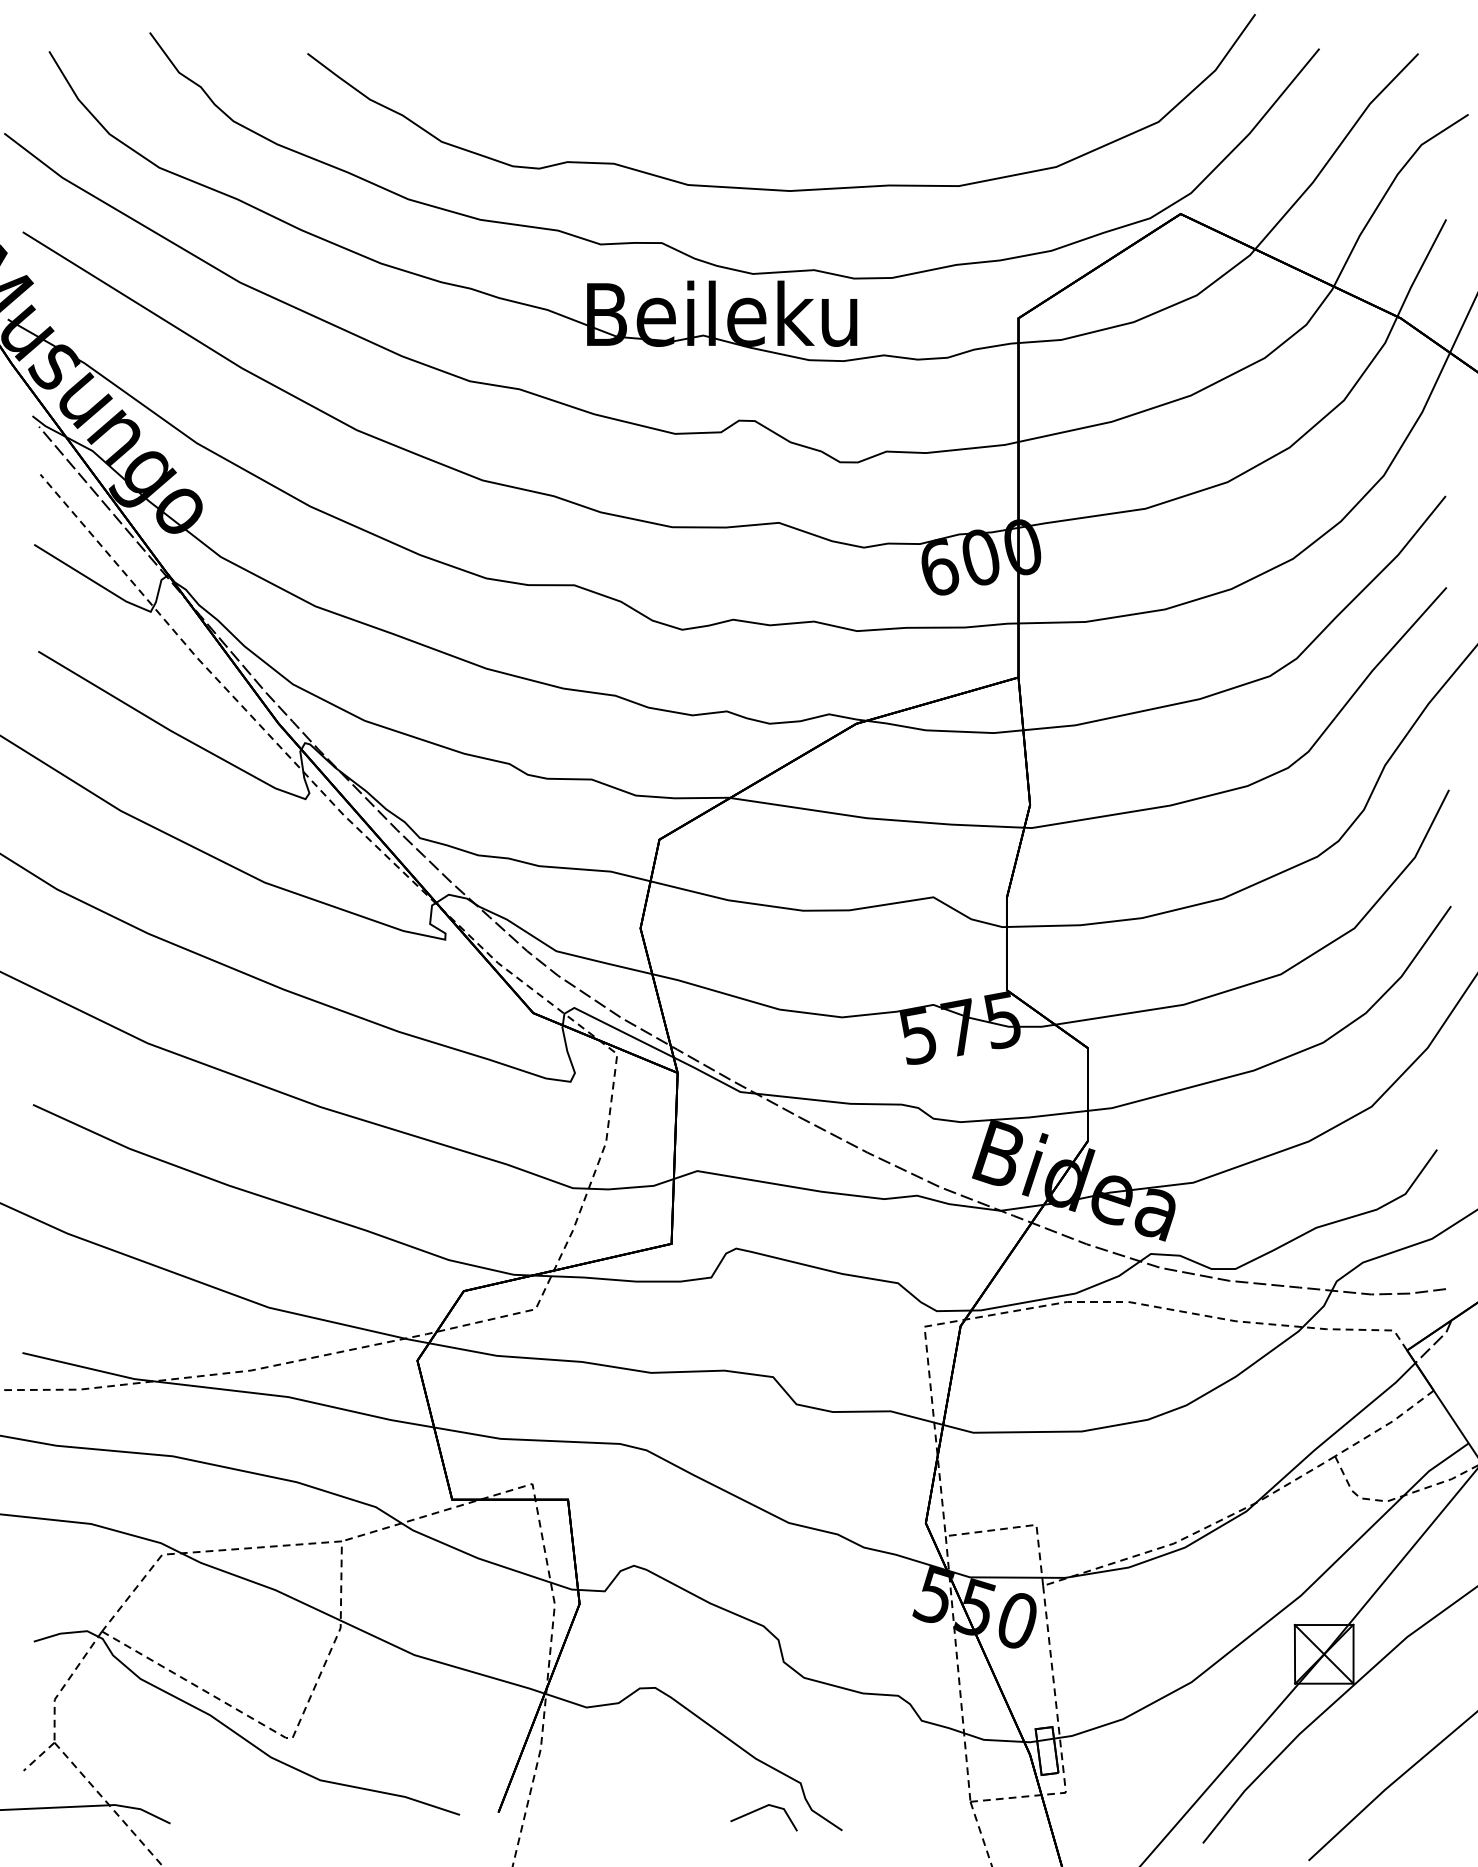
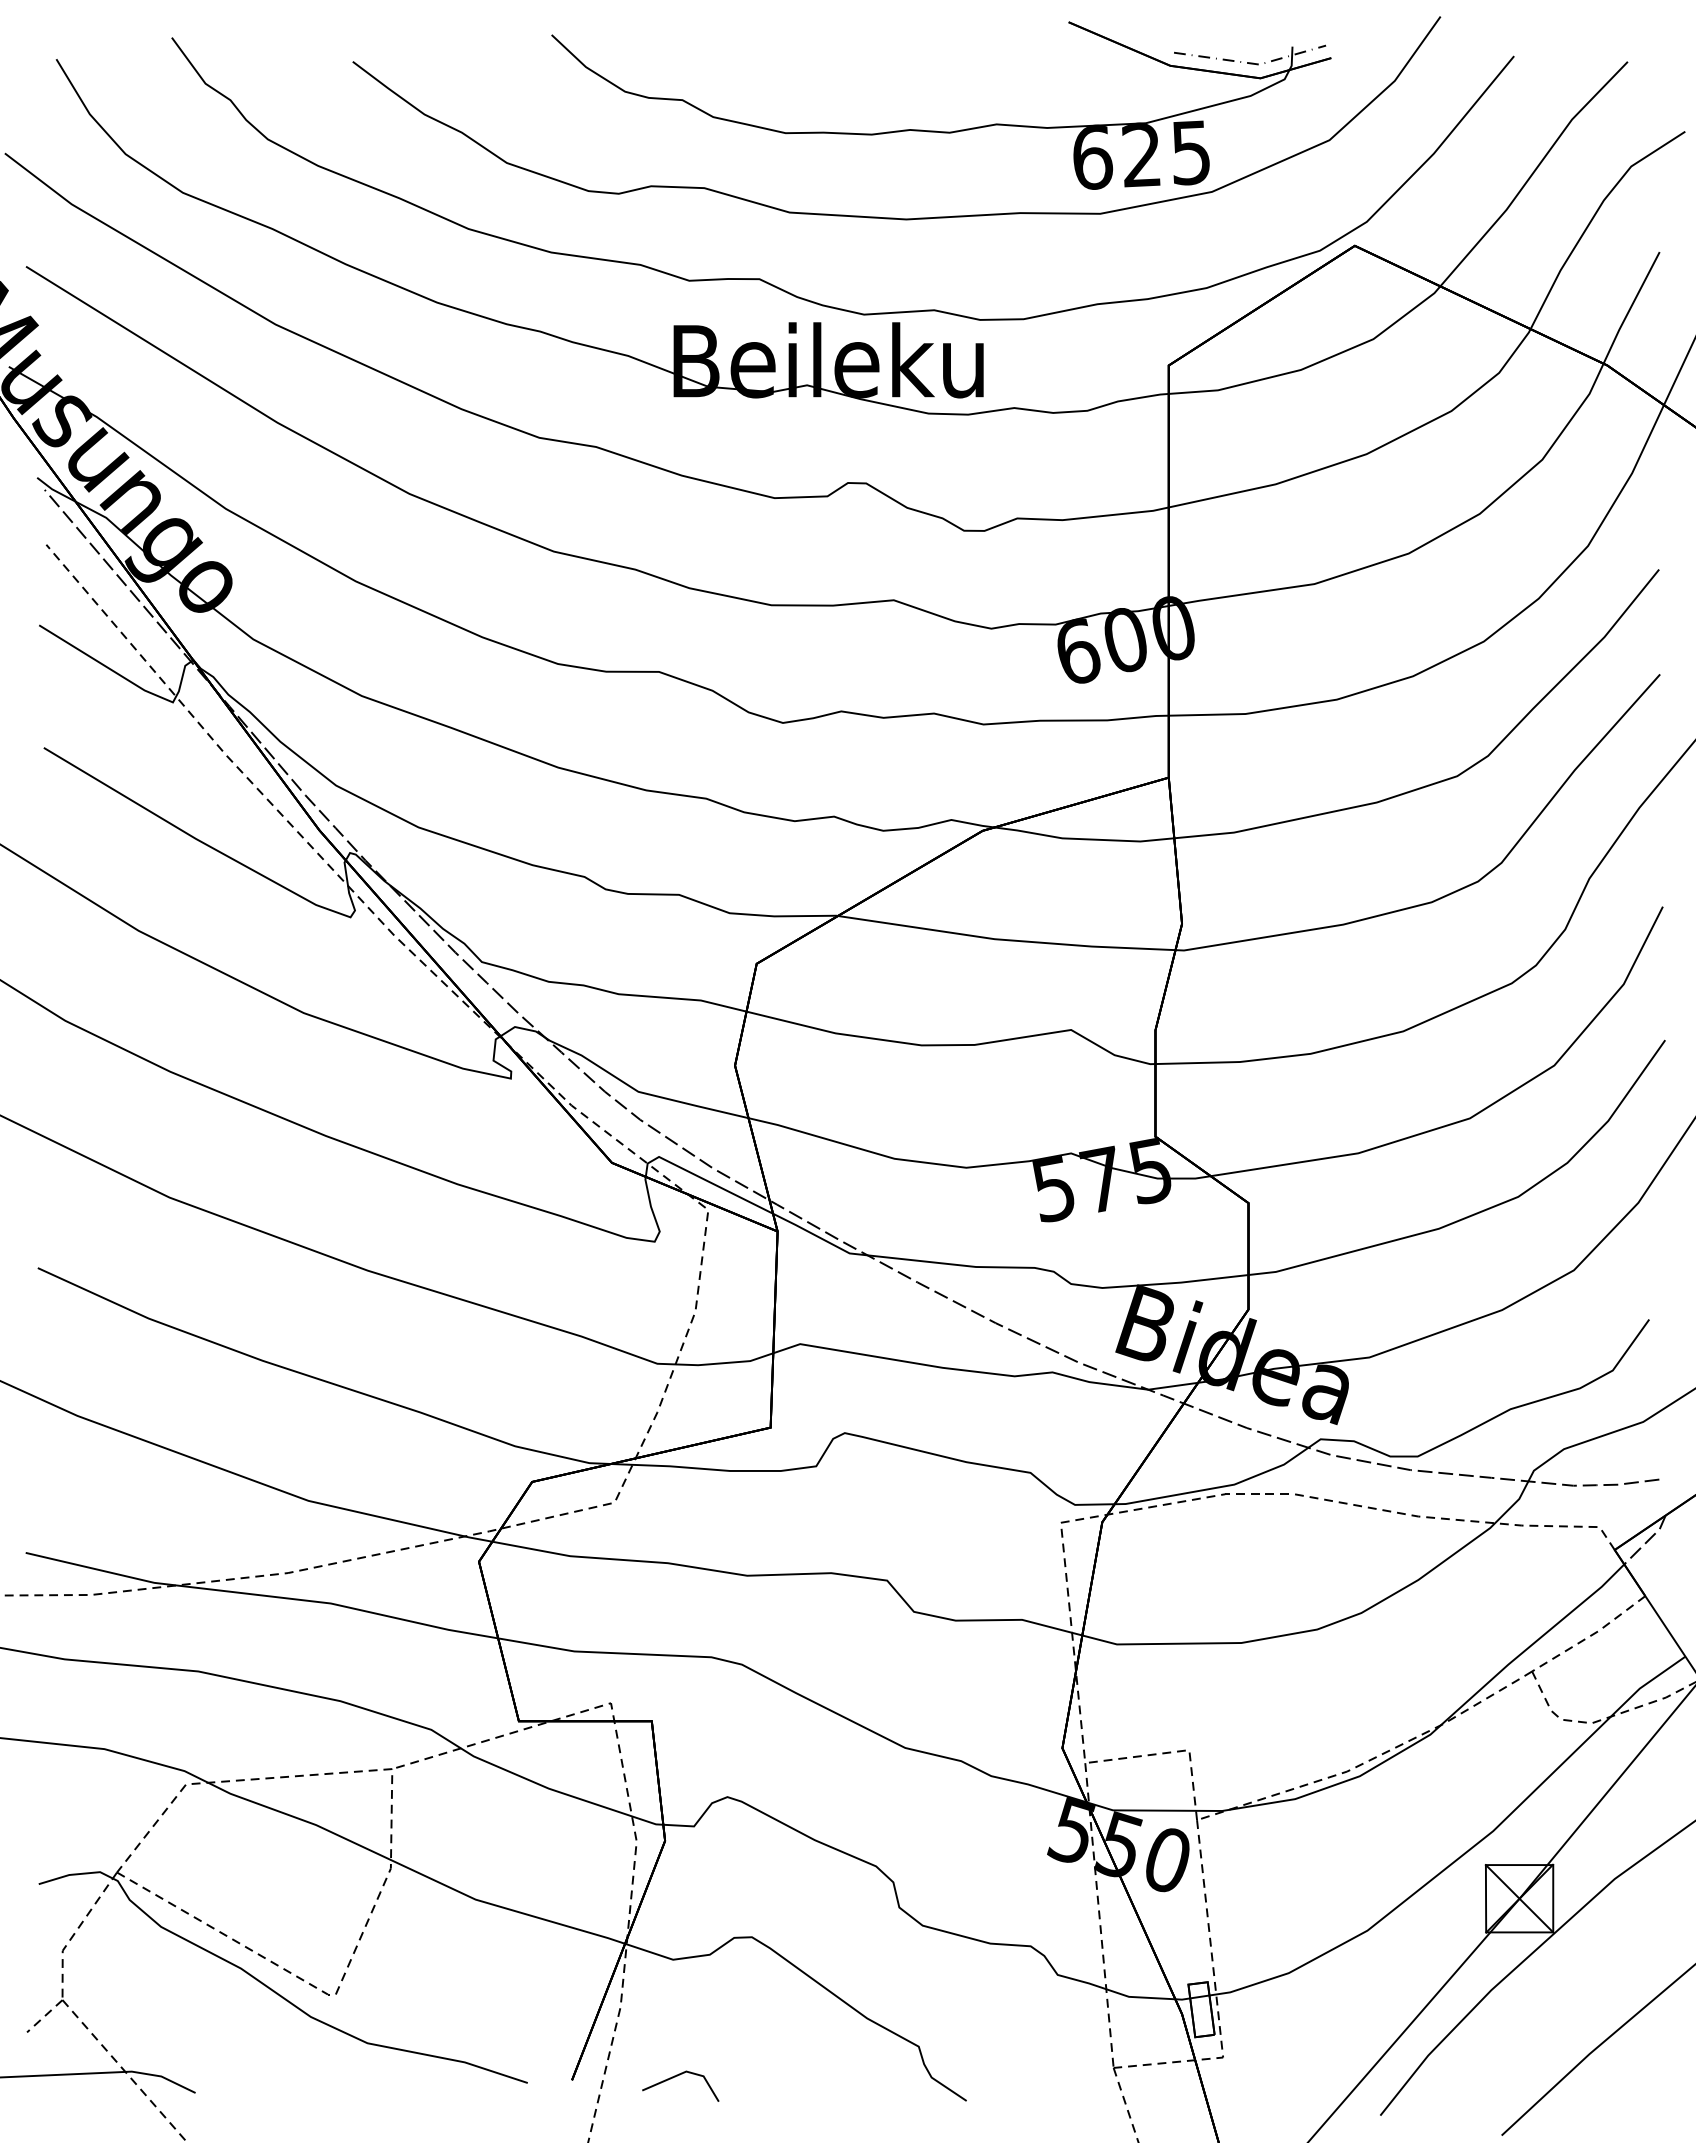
part: (816, 113) -> (936, 130), added
line: (759, 1810) -> (675, 2077), moved

